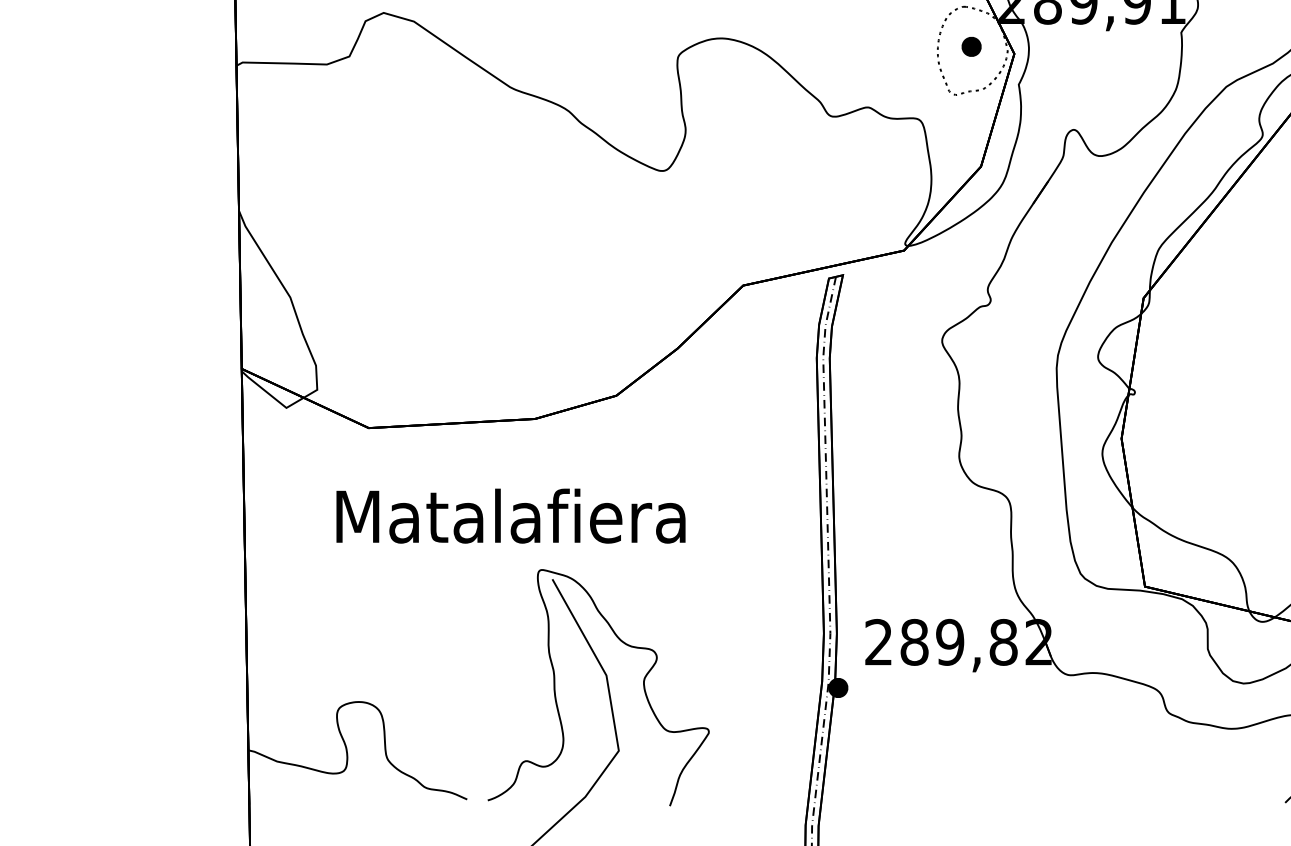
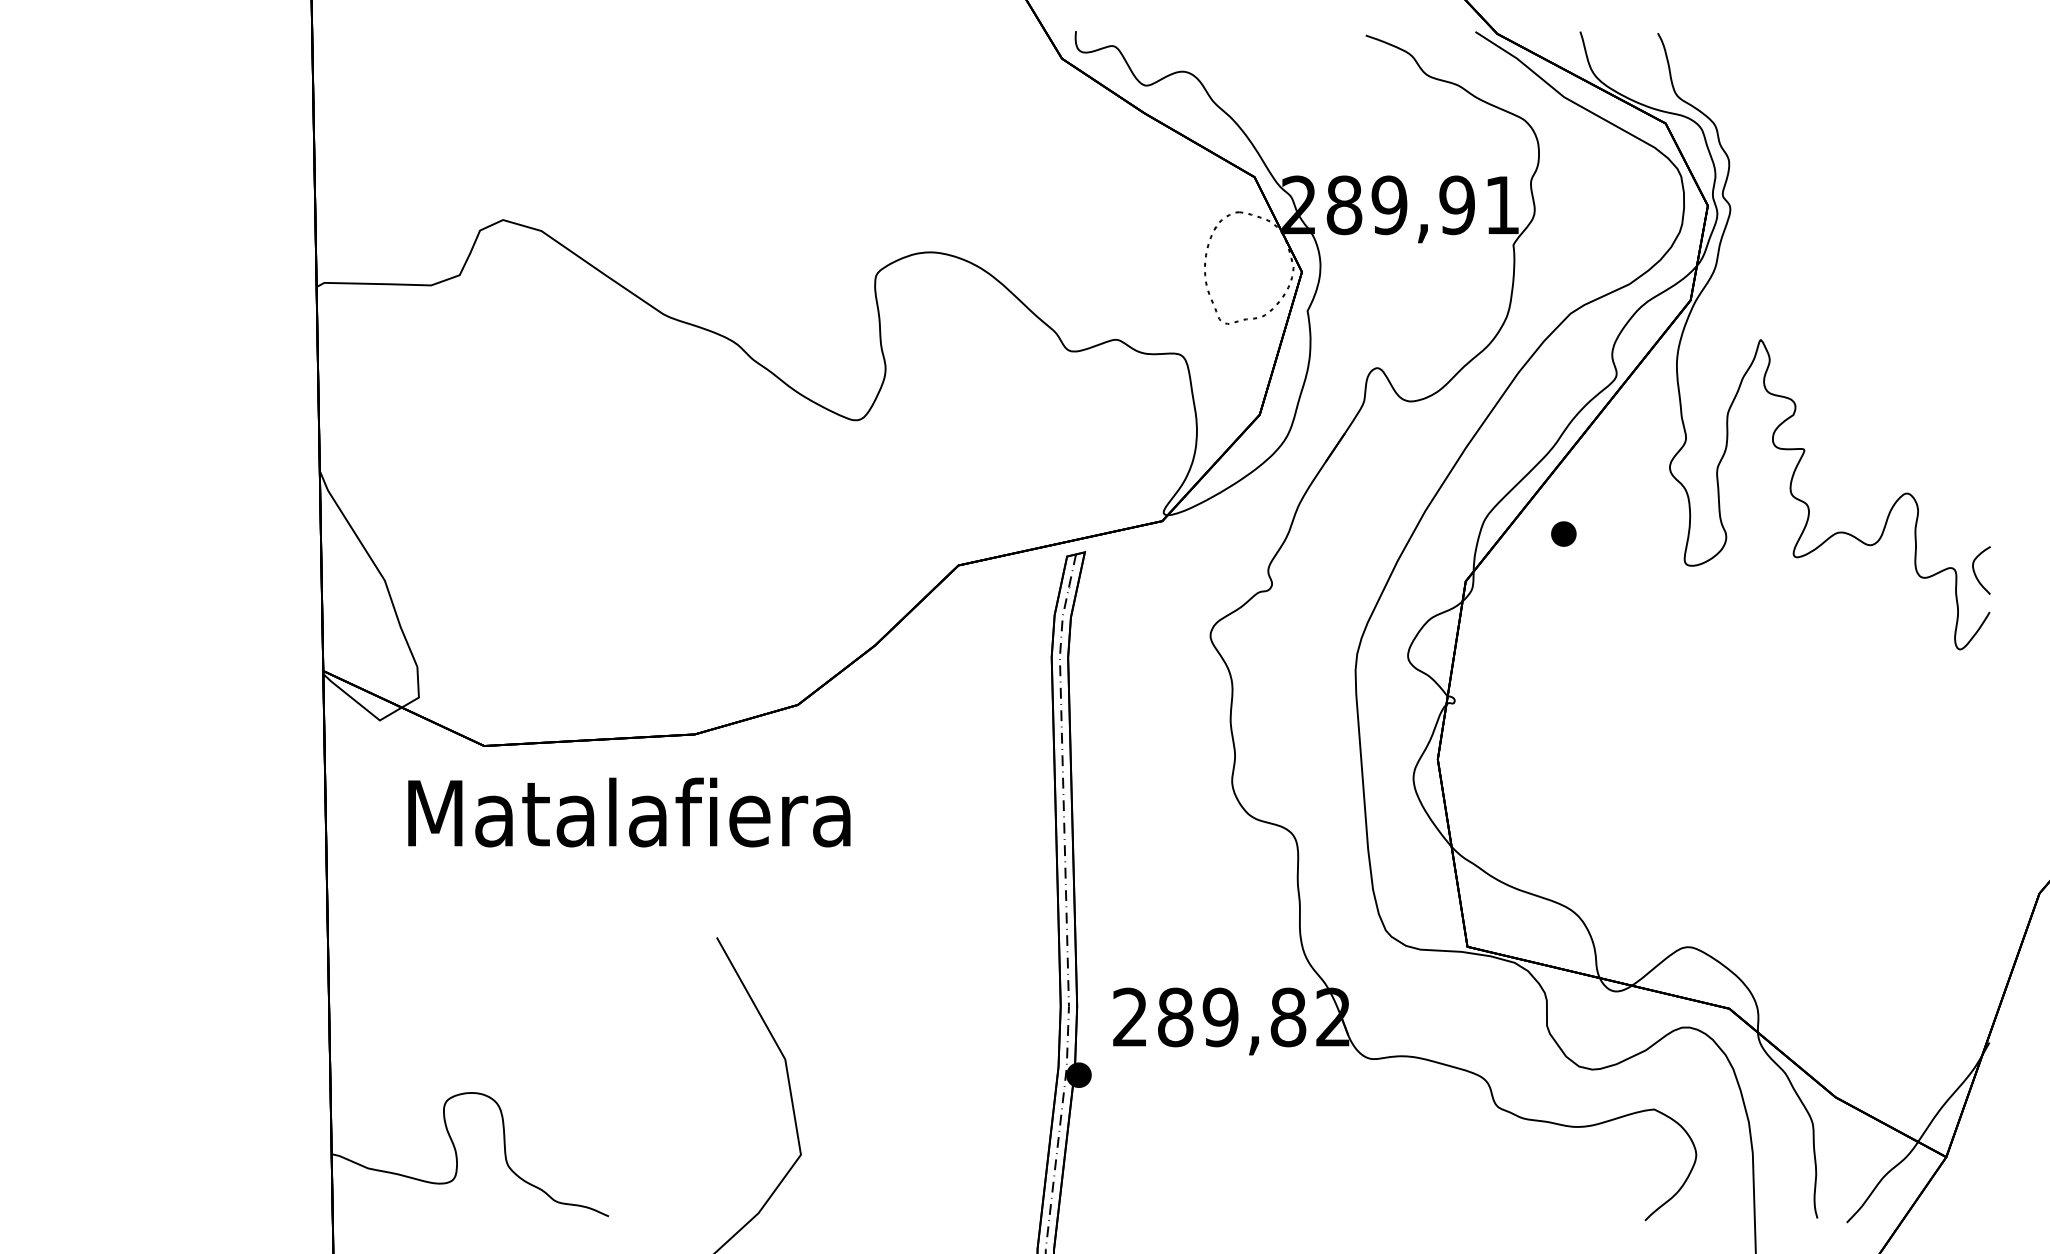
part: (971, 46) -> (1563, 533), moved
text: (511, 516) -> (629, 812), moved
curve: (556, 695) -> (721, 1084), removed

